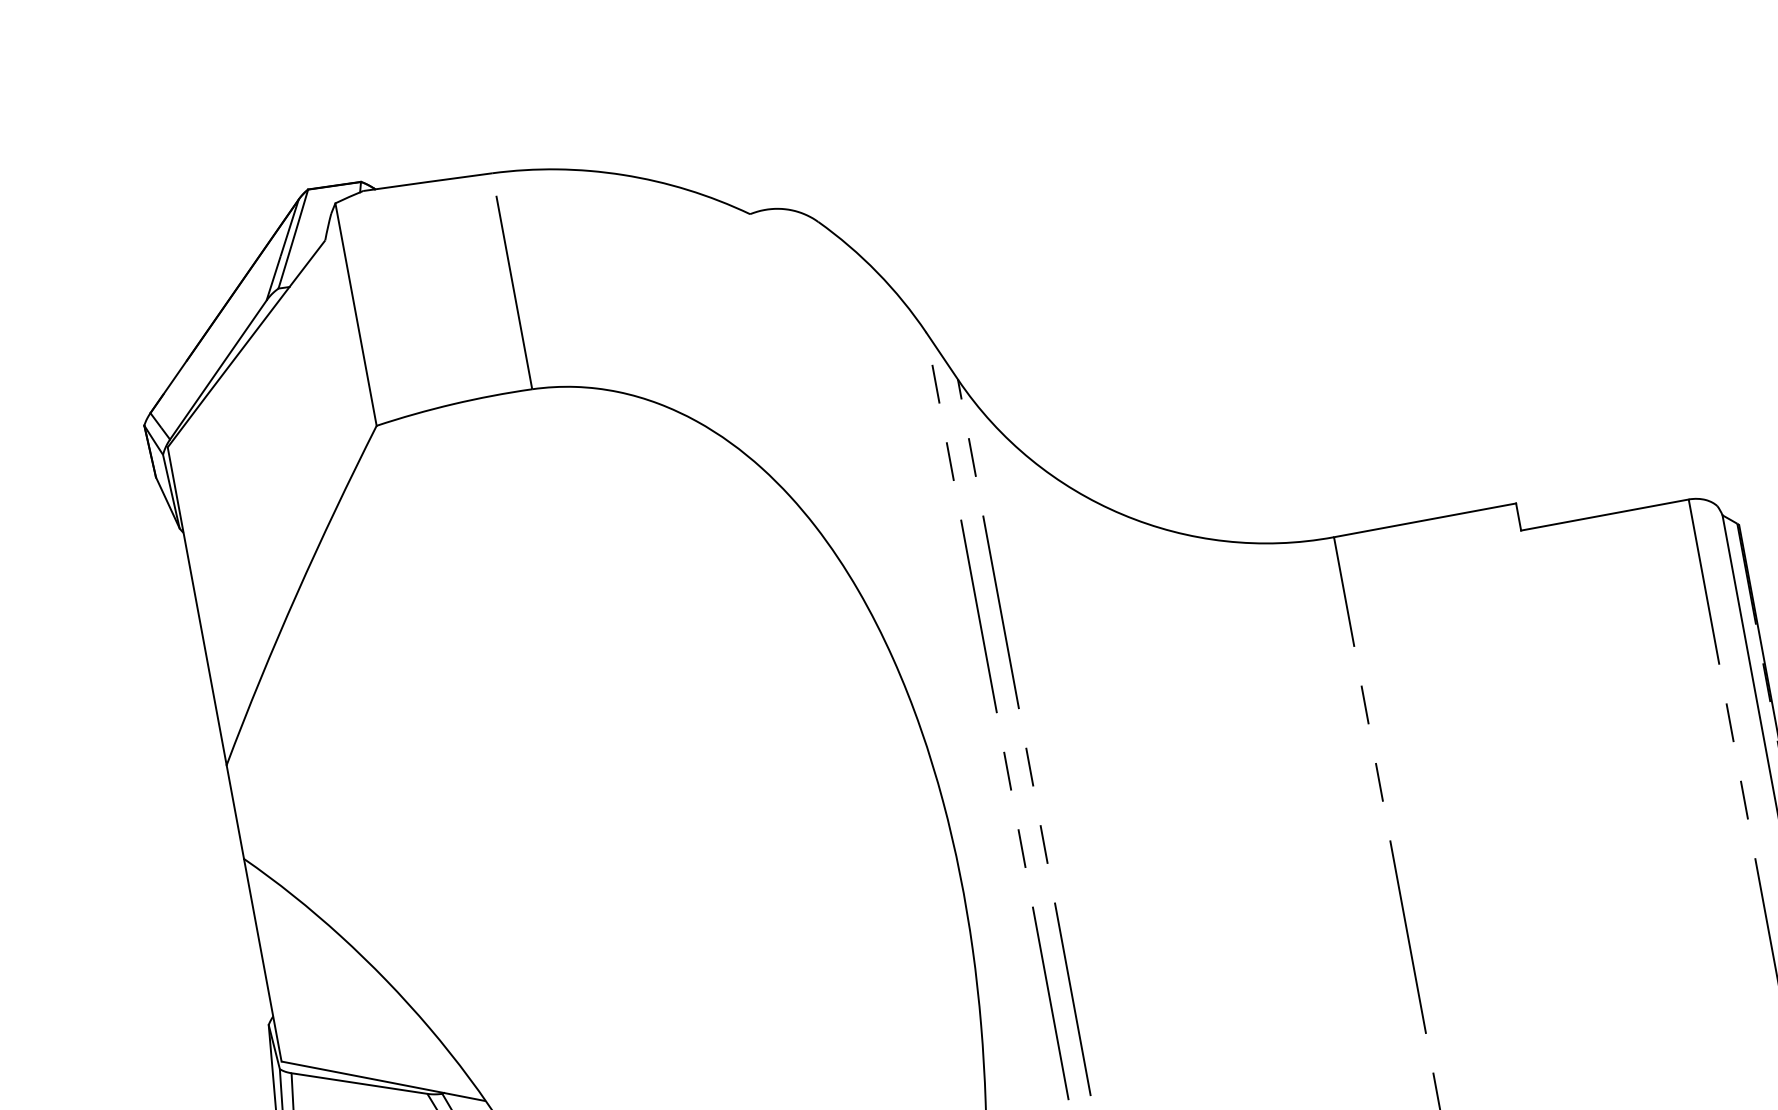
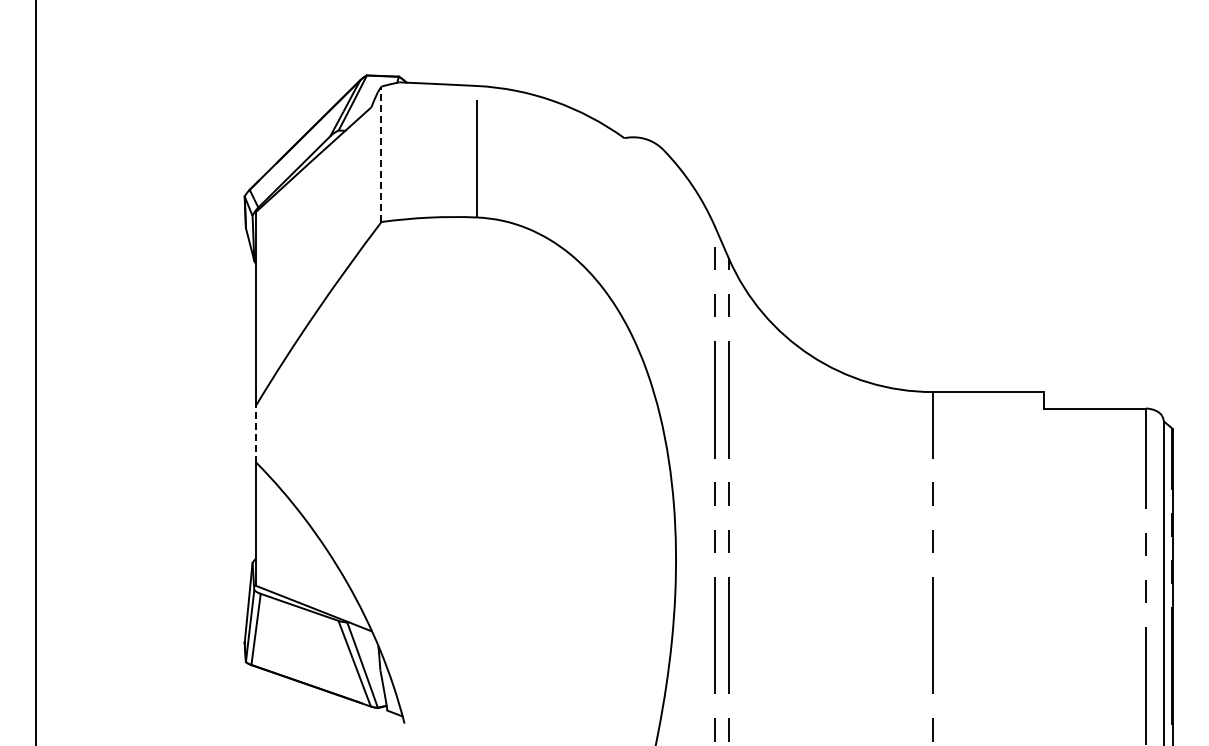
line: (356, 314) -> (381, 154), solid -> dashed
line: (236, 812) -> (256, 434), solid -> dashed

